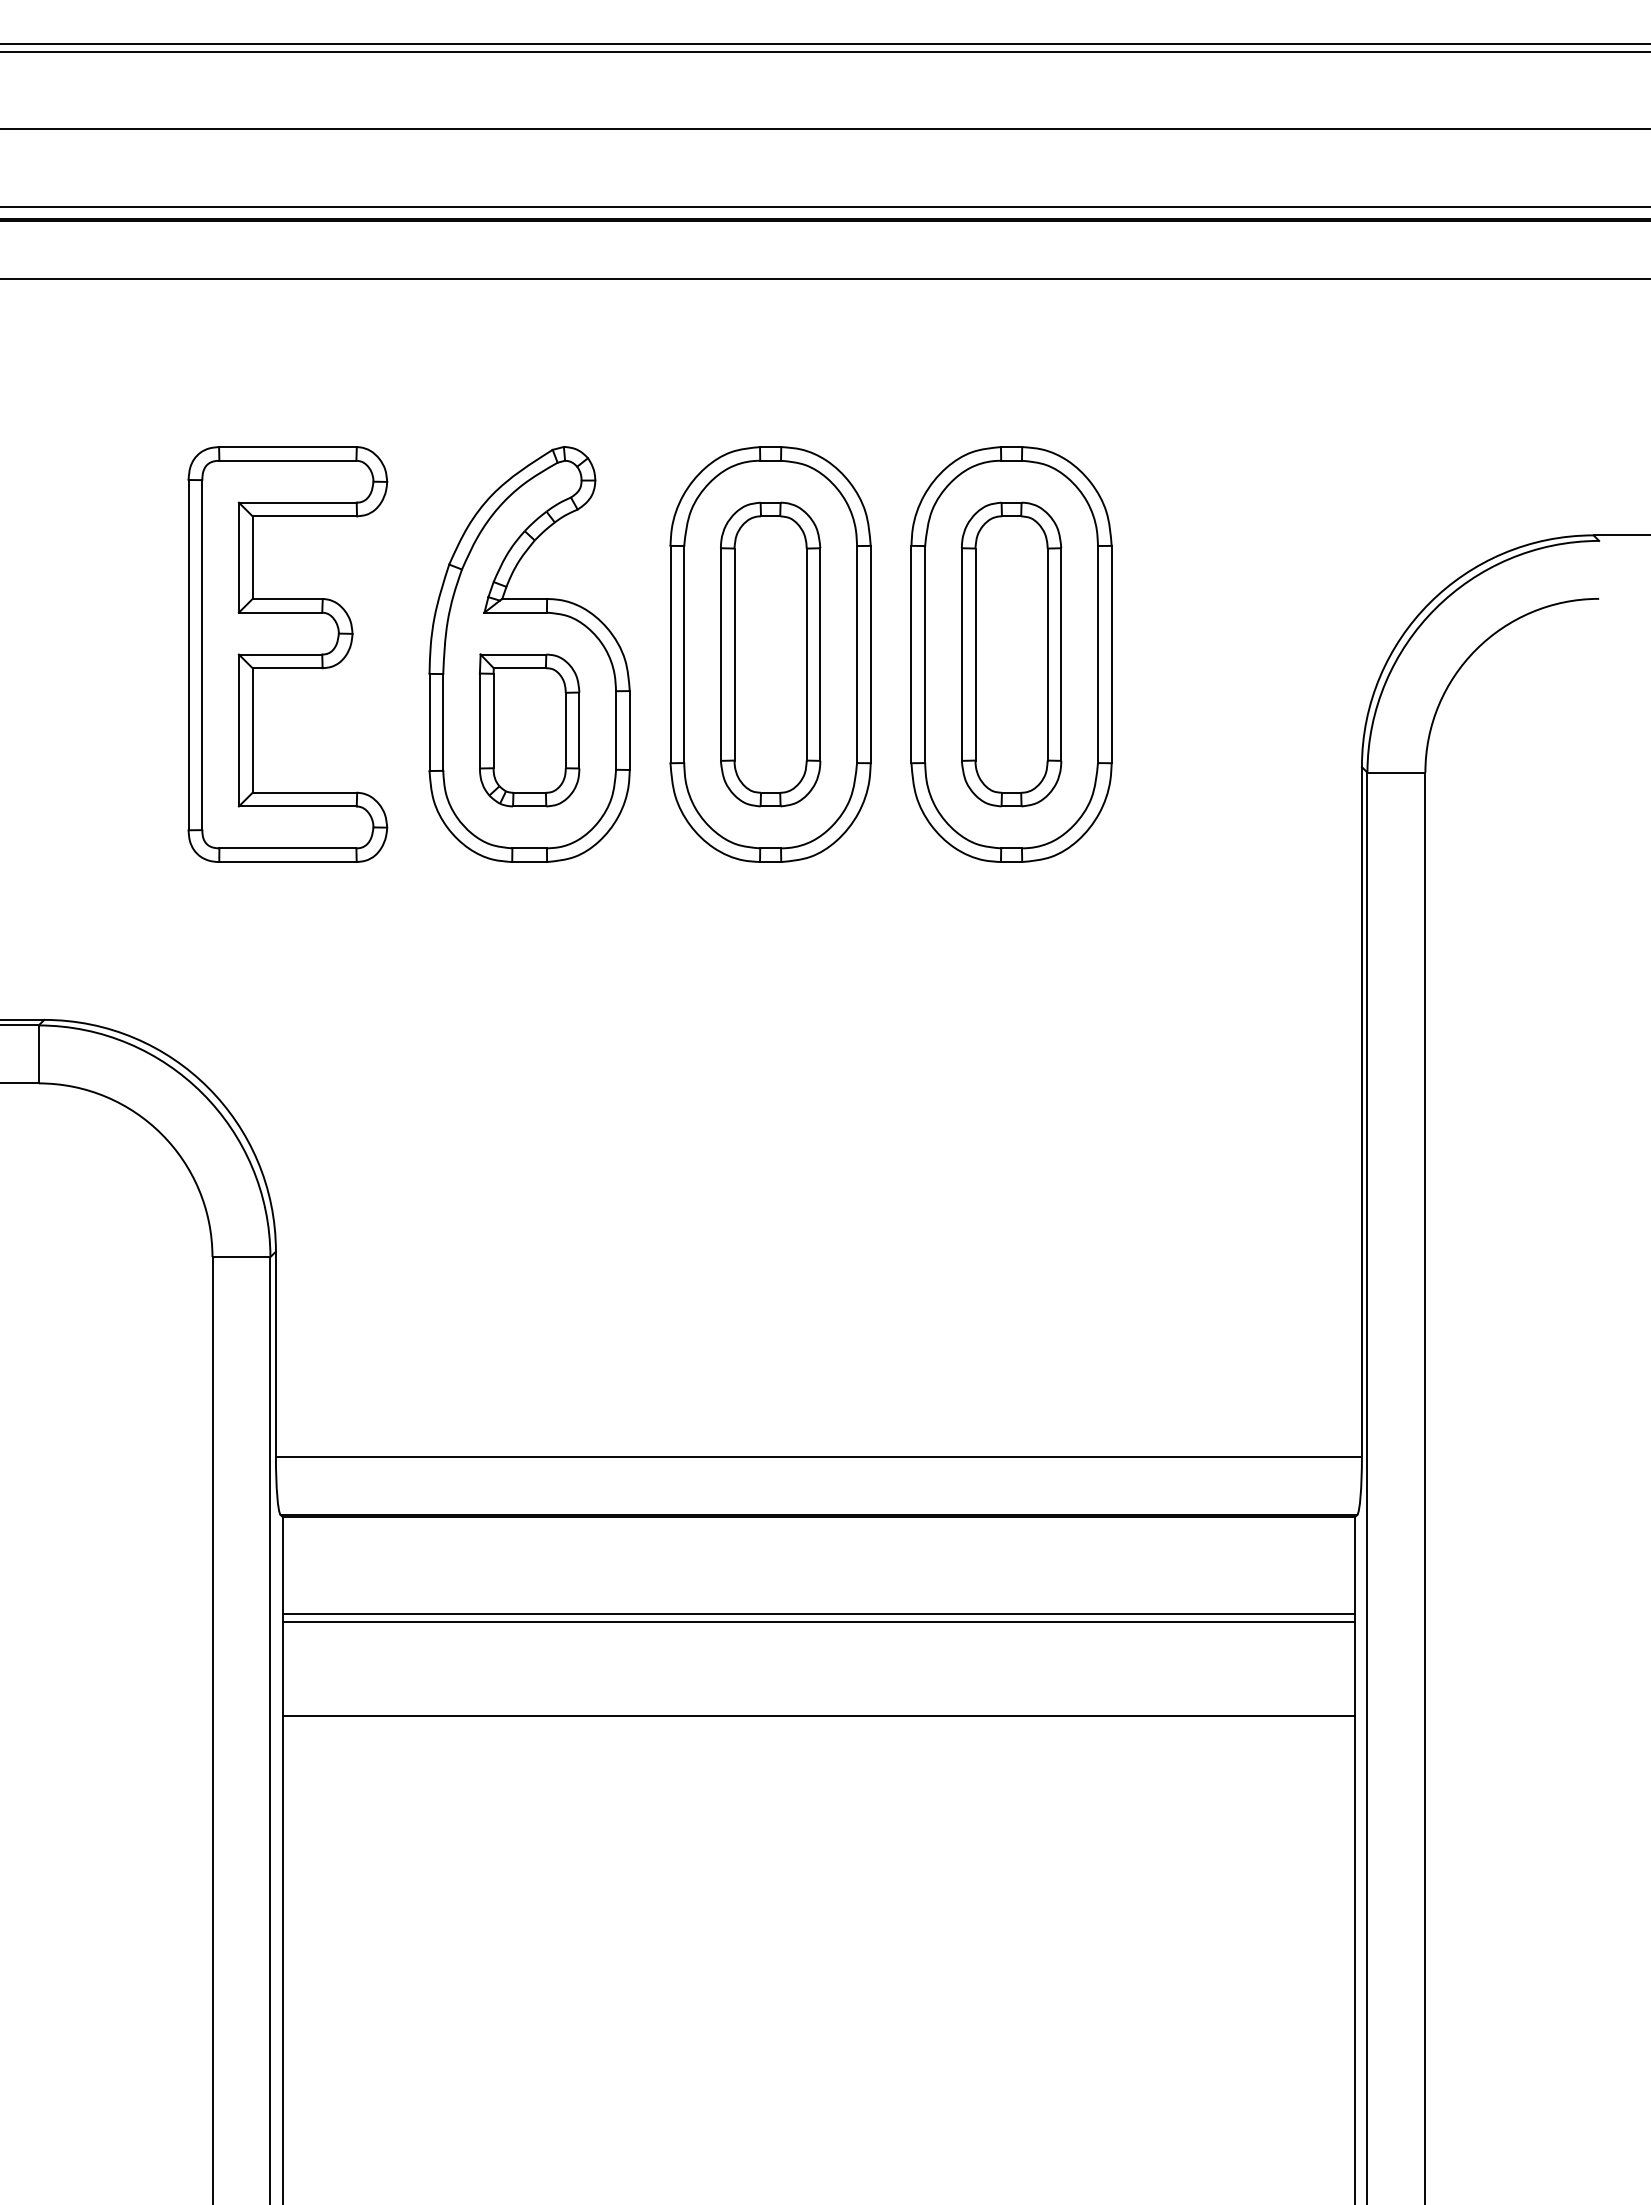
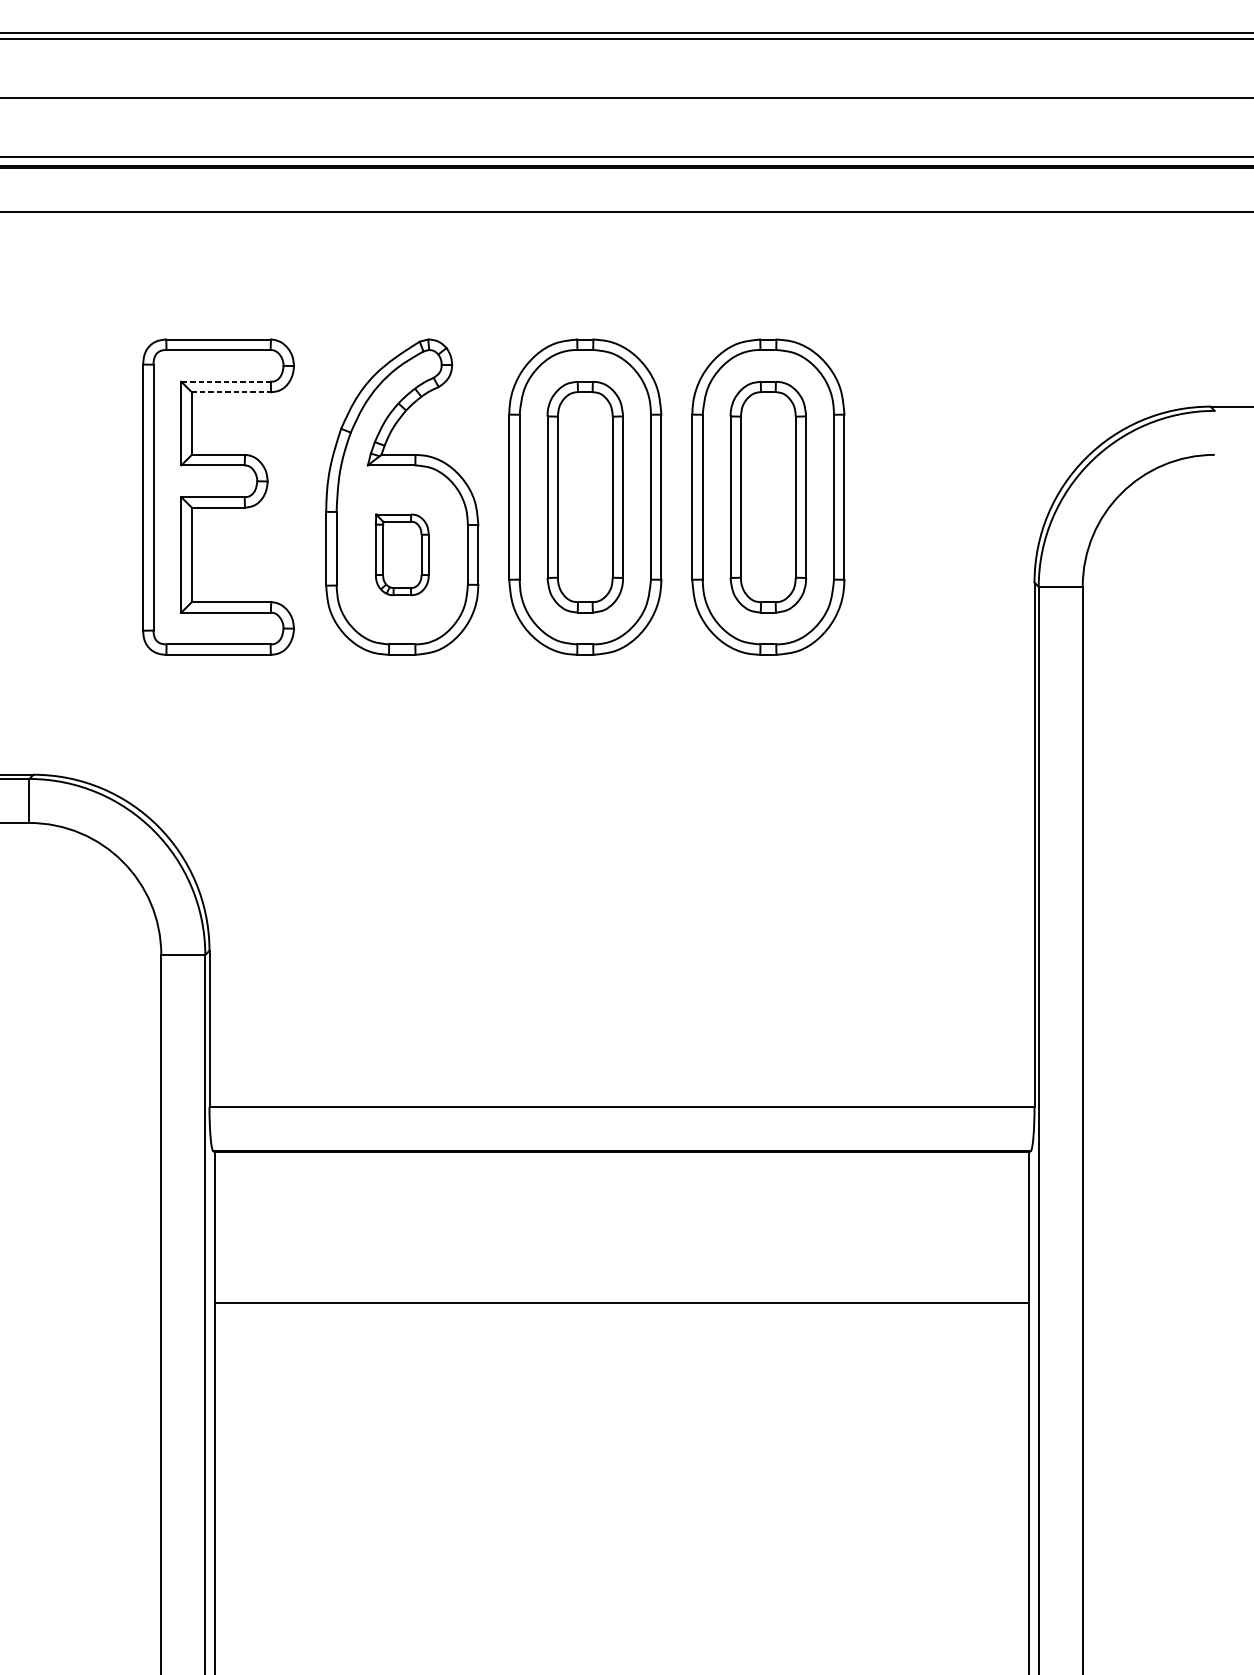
line: (297, 502) -> (225, 381), solid -> dashed
line: (305, 516) -> (231, 392), solid -> dashed
part: (529, 730) -> (402, 554), size x0.7
line: (818, 1613) -> (621, 1225), removed
line: (818, 1622) -> (621, 1232), removed

